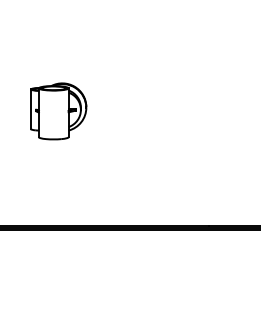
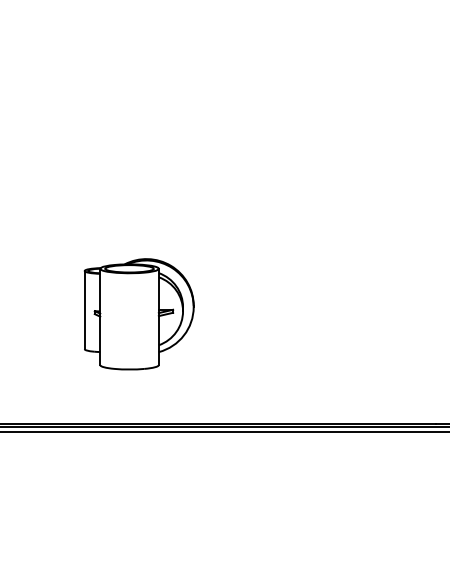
part: (58, 111) -> (138, 314), moved

